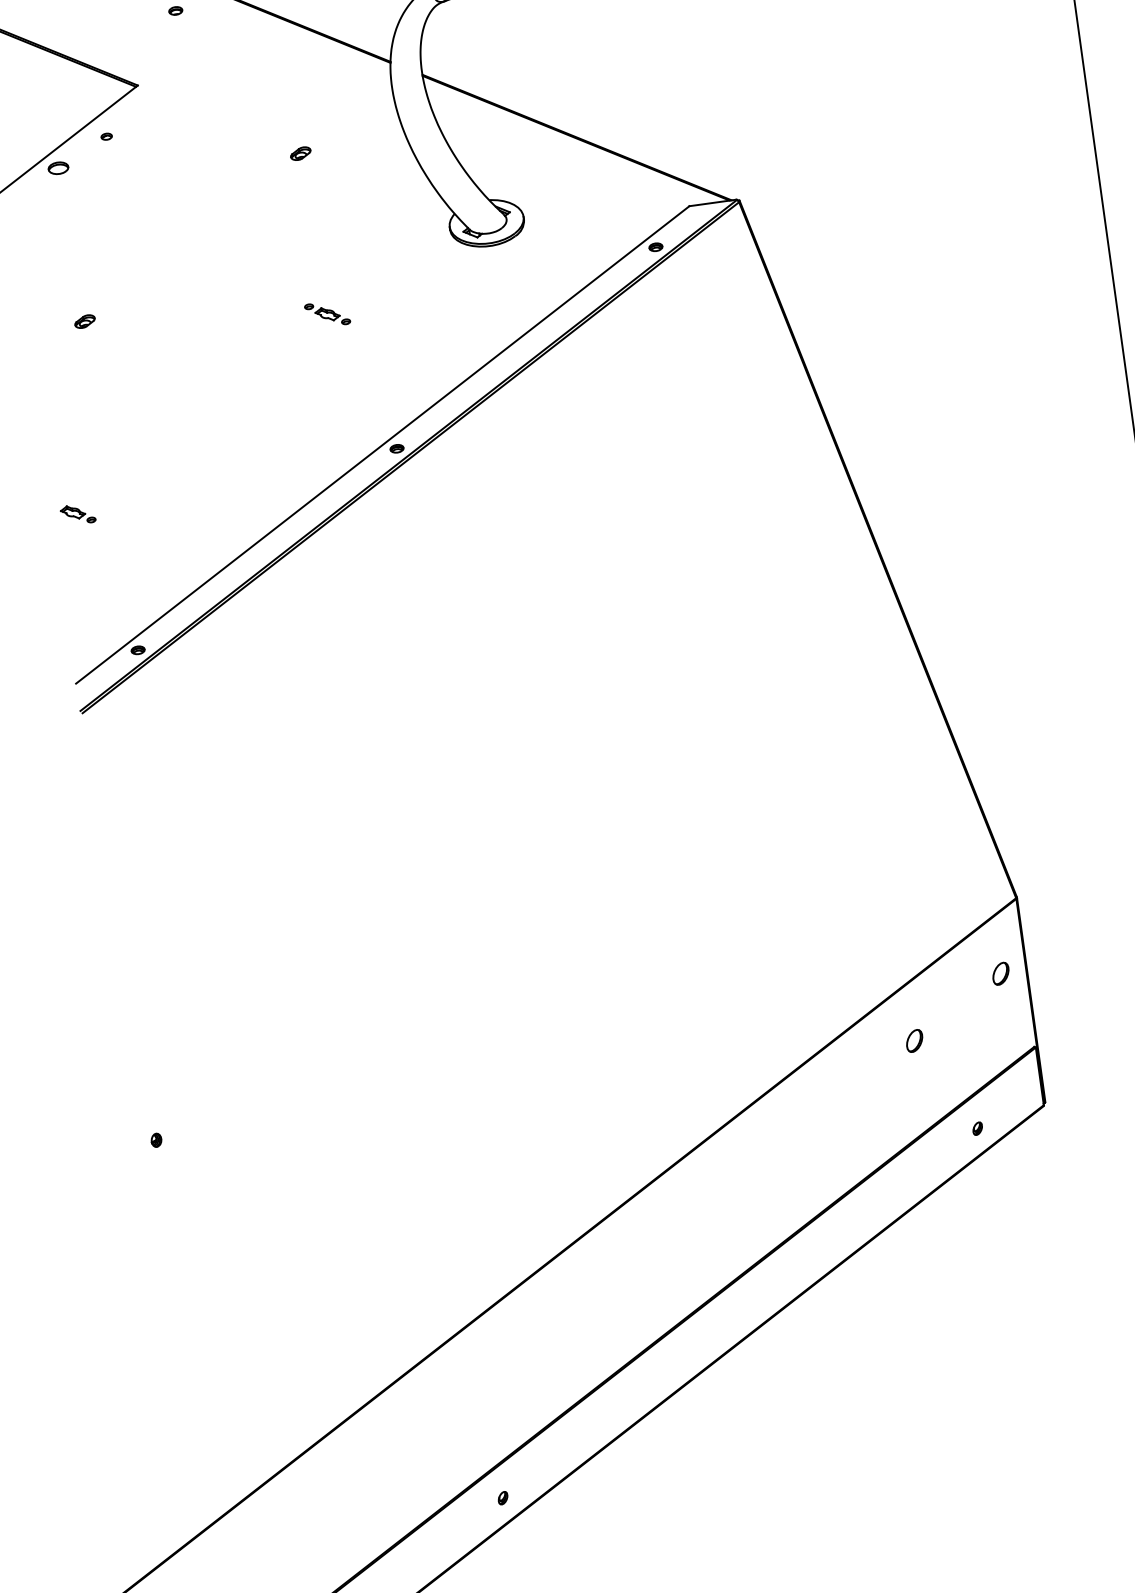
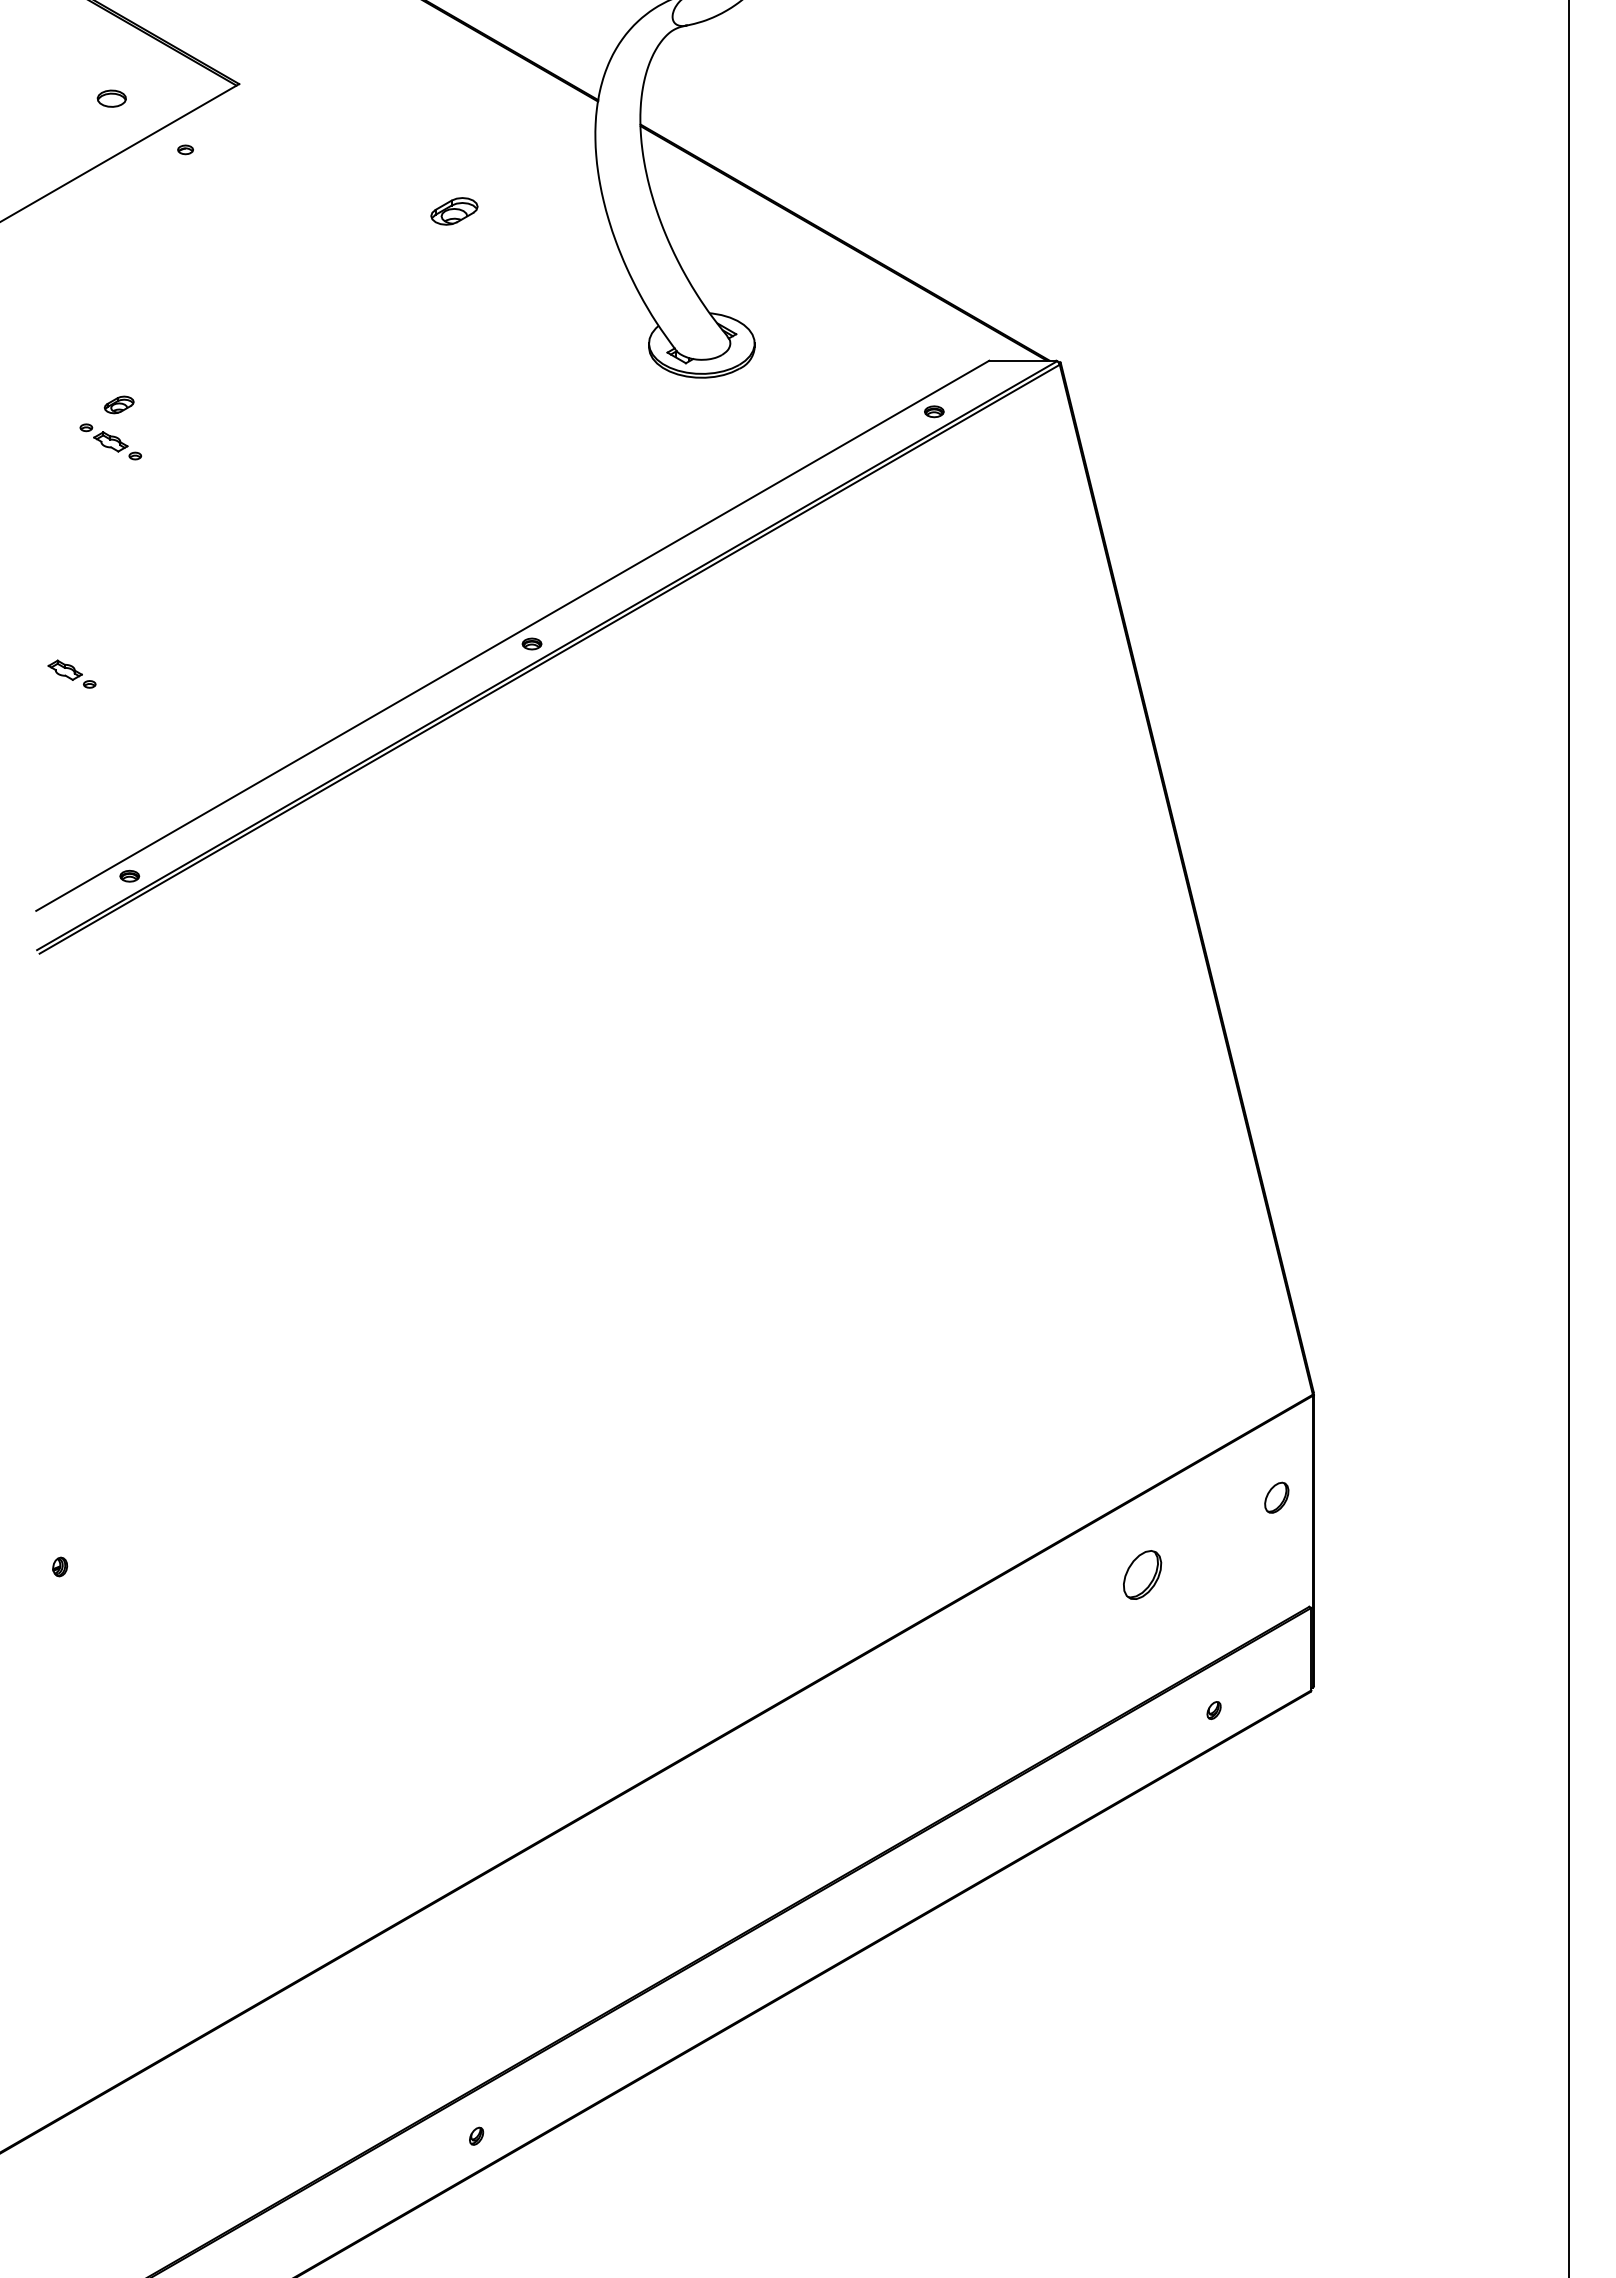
part: (300, 153) -> (454, 211), size x1.6
part: (58, 168) -> (111, 98), moved
part: (327, 314) -> (110, 441), moved
part: (914, 1041) -> (1142, 1575), size x1.6

